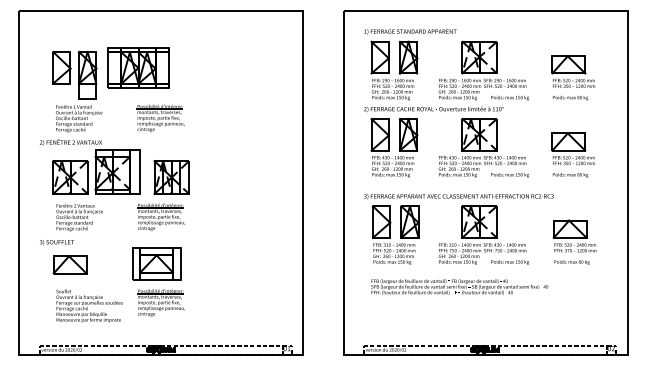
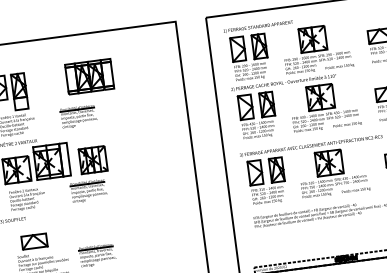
part: (138, 67) -> (89, 76), moved
part: (156, 263) -> (90, 226), removed
part: (69, 264) -> (33, 241), moved

